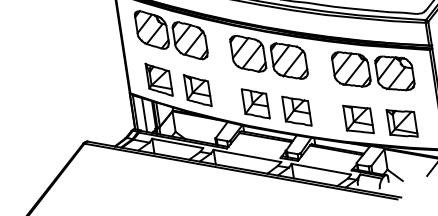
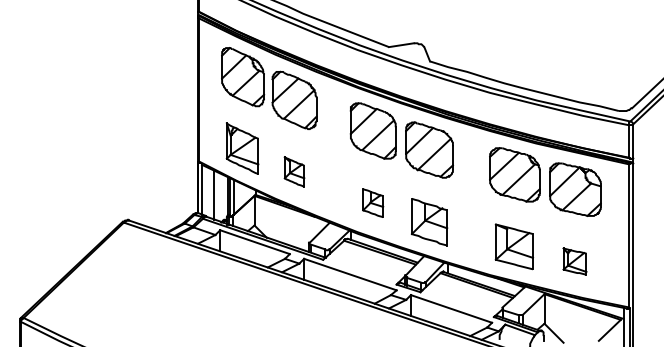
part: (197, 90) -> (294, 171), size x0.6
part: (255, 104) -> (372, 203), size x0.6
part: (401, 123) -> (574, 261), size x0.6

